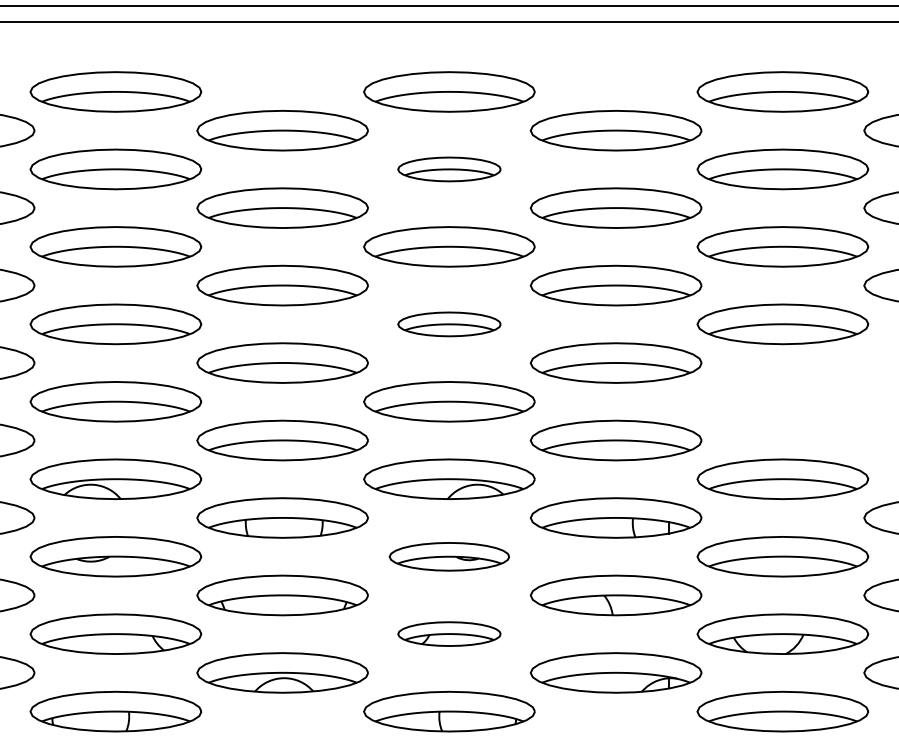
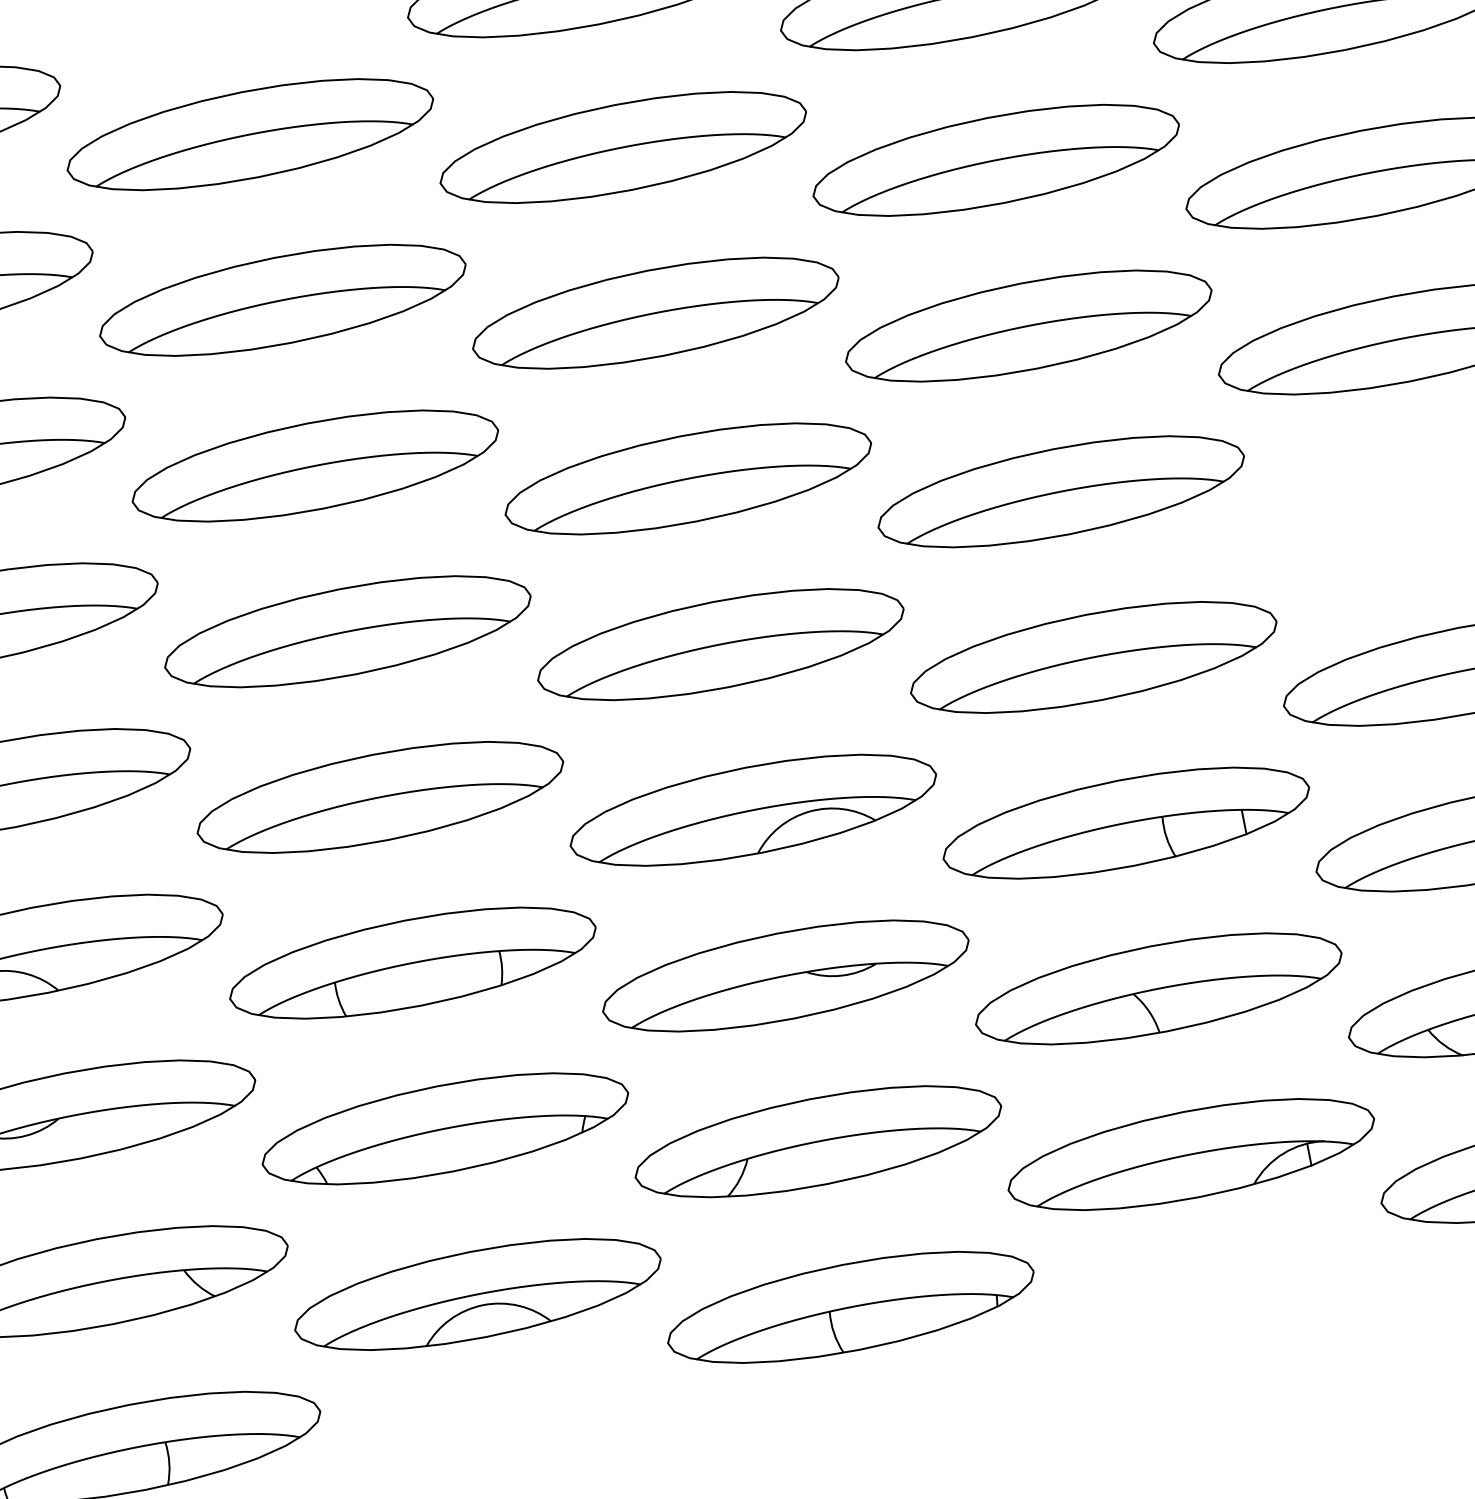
part: (449, 169) -> (623, 147), size x1.67
part: (449, 324) -> (688, 479), size x1.67
part: (449, 556) -> (785, 975), size x1.43
part: (449, 633) -> (818, 1140), size x1.67

